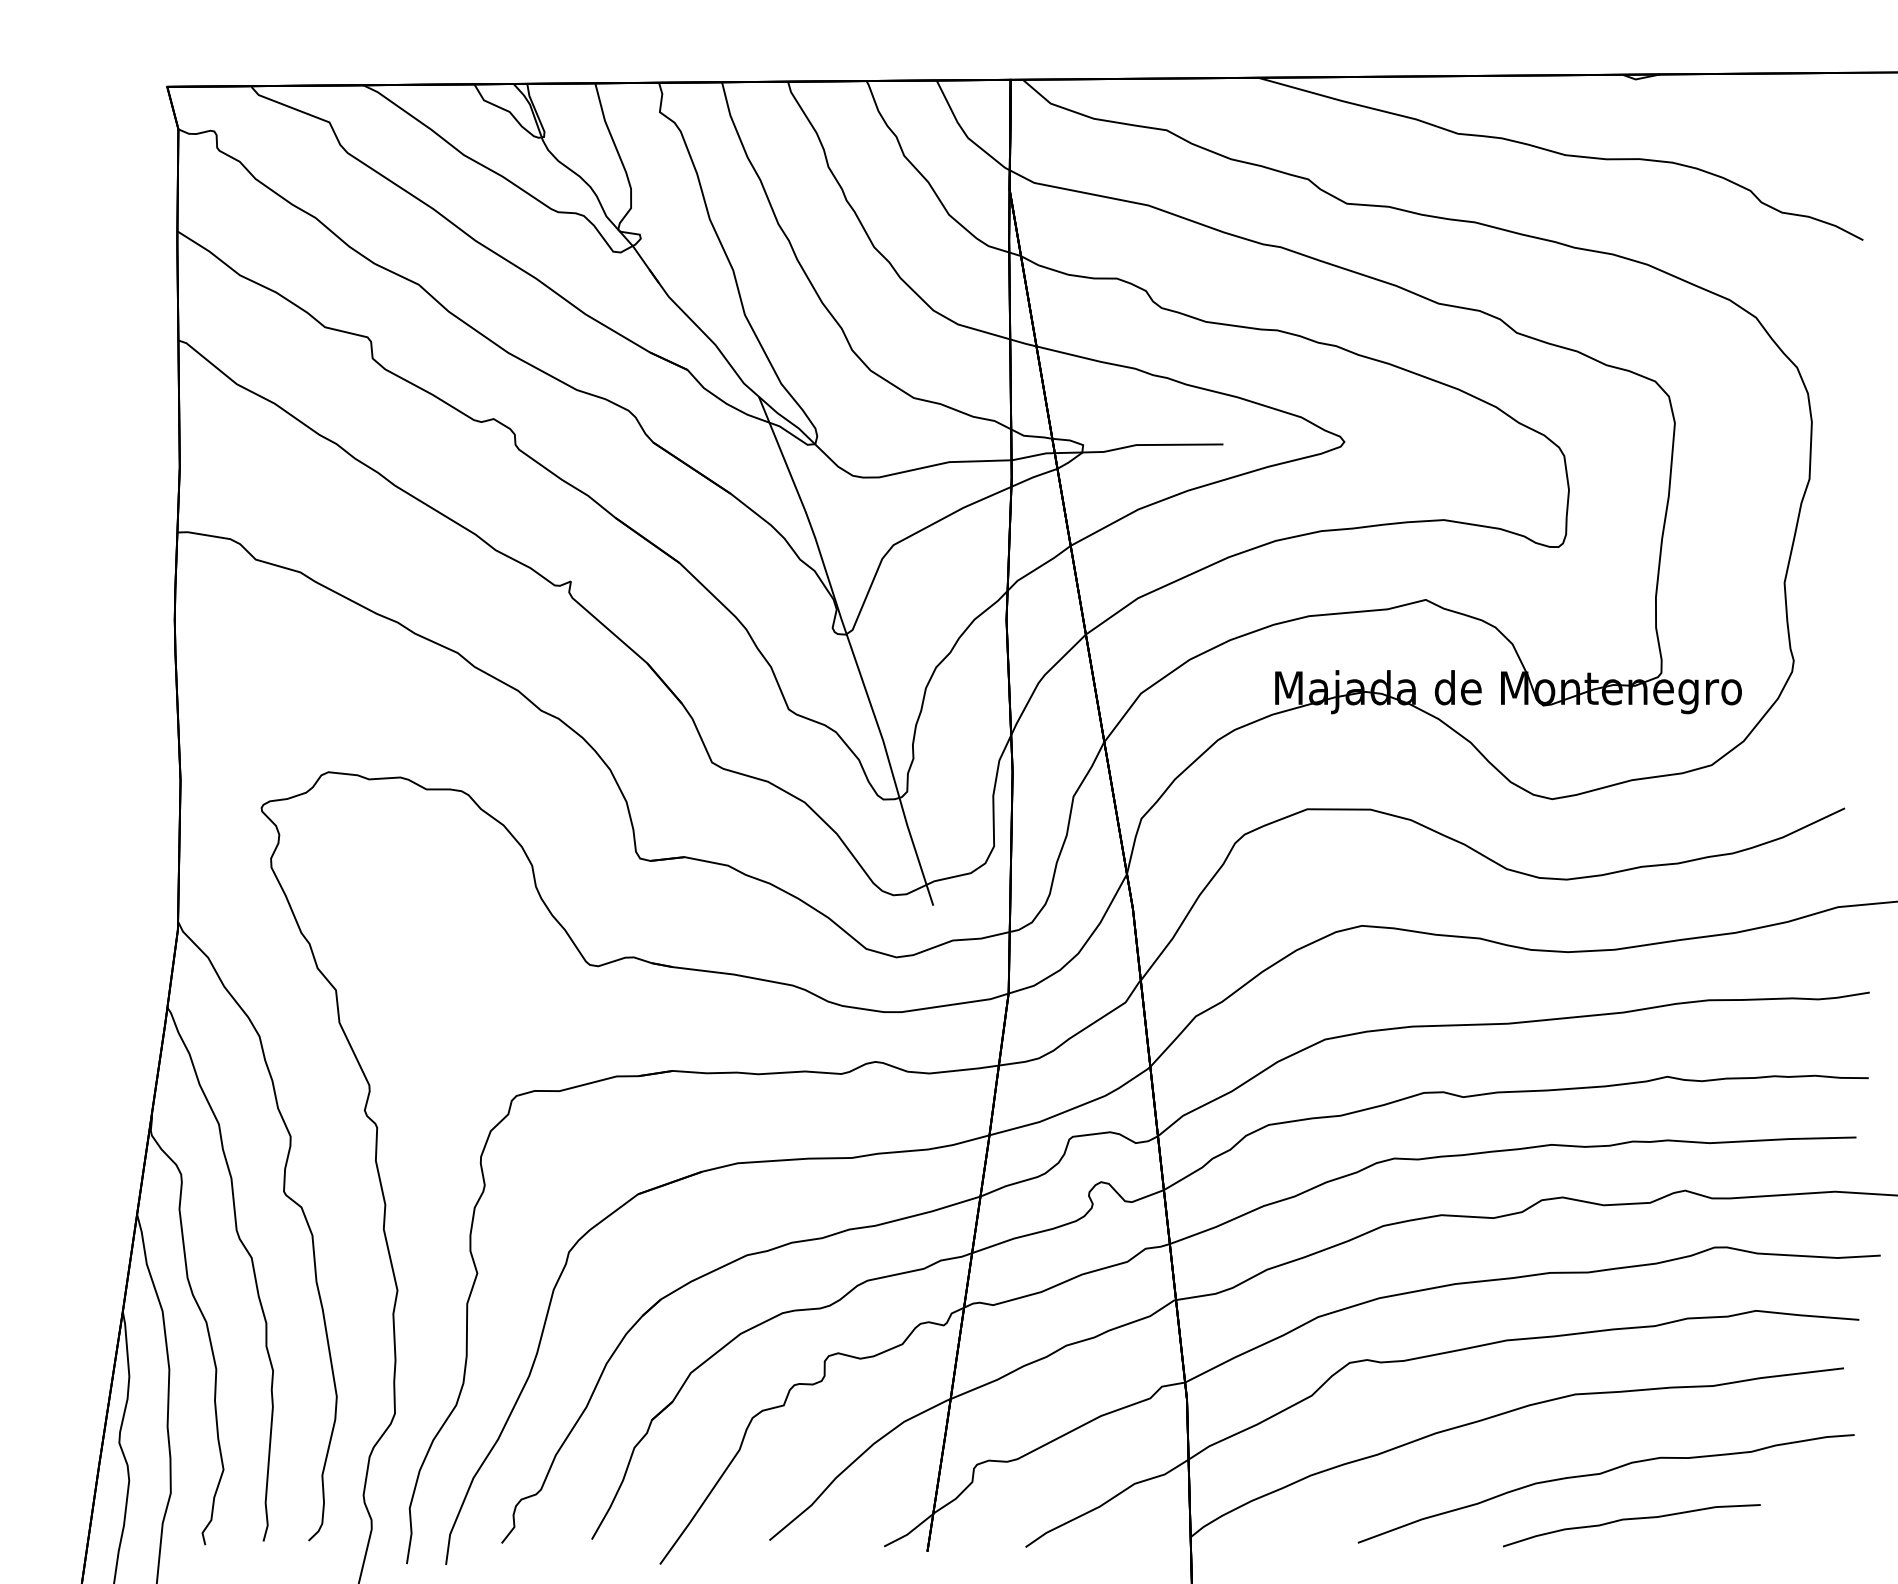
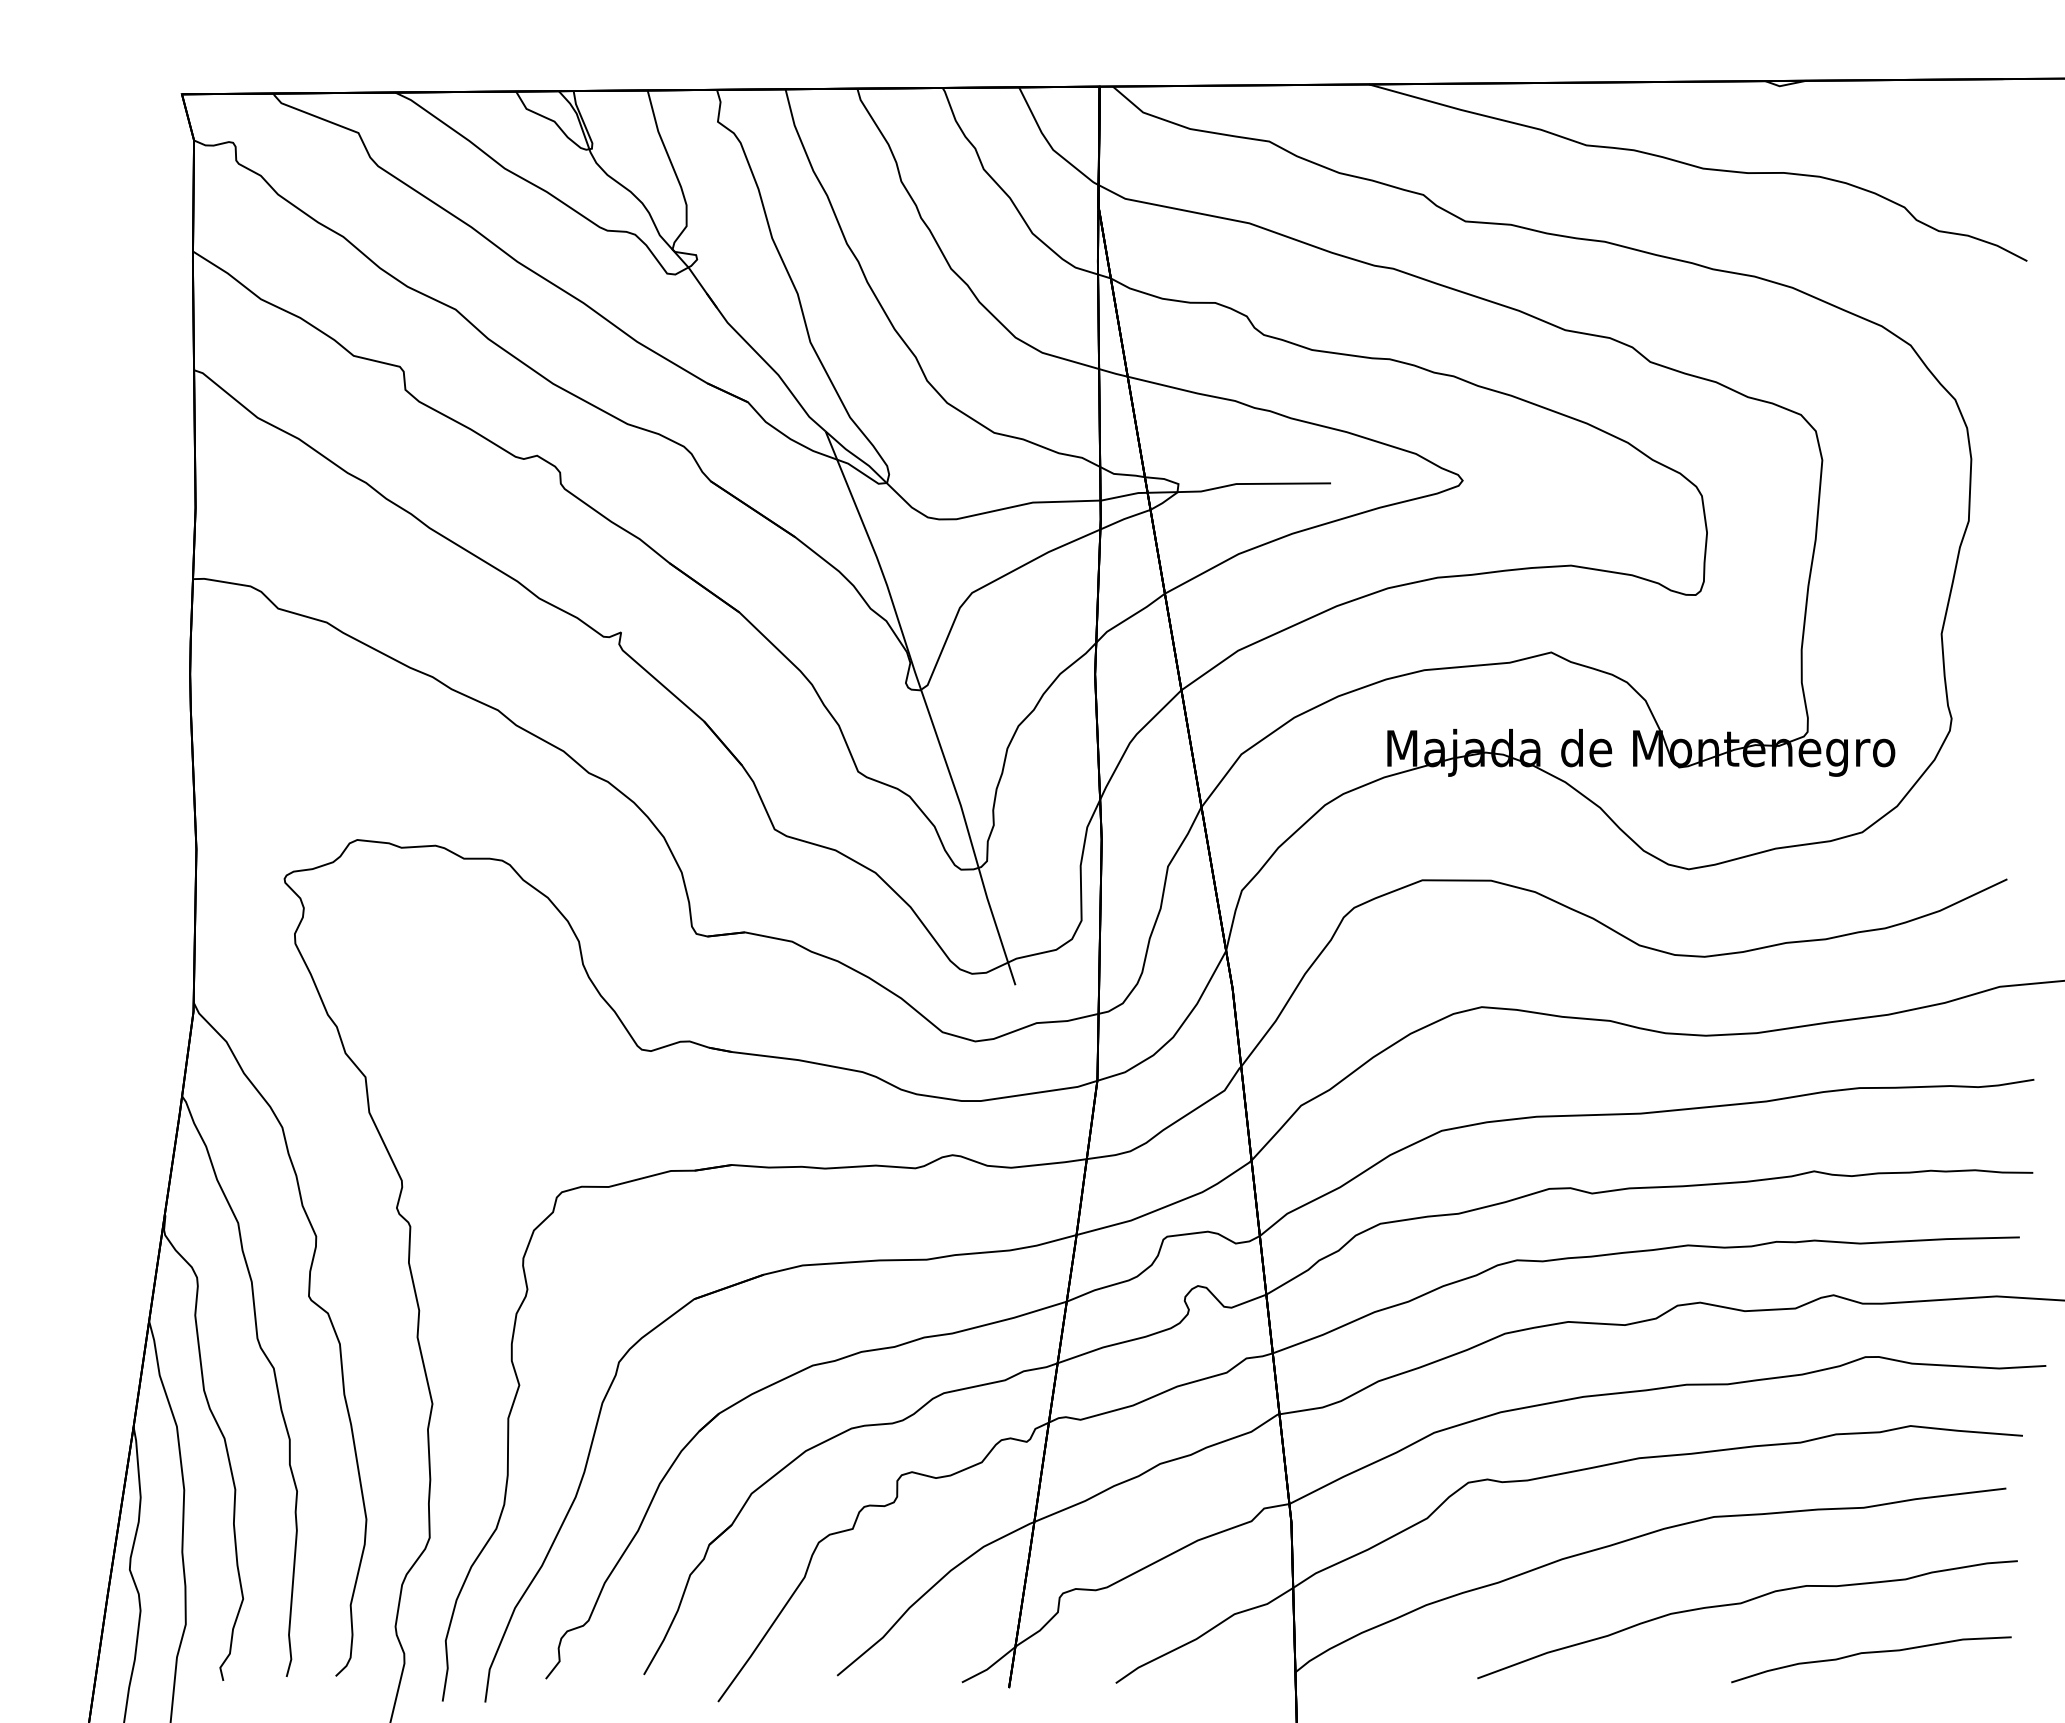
part: (1631, 1525) -> (1871, 1659), moved

